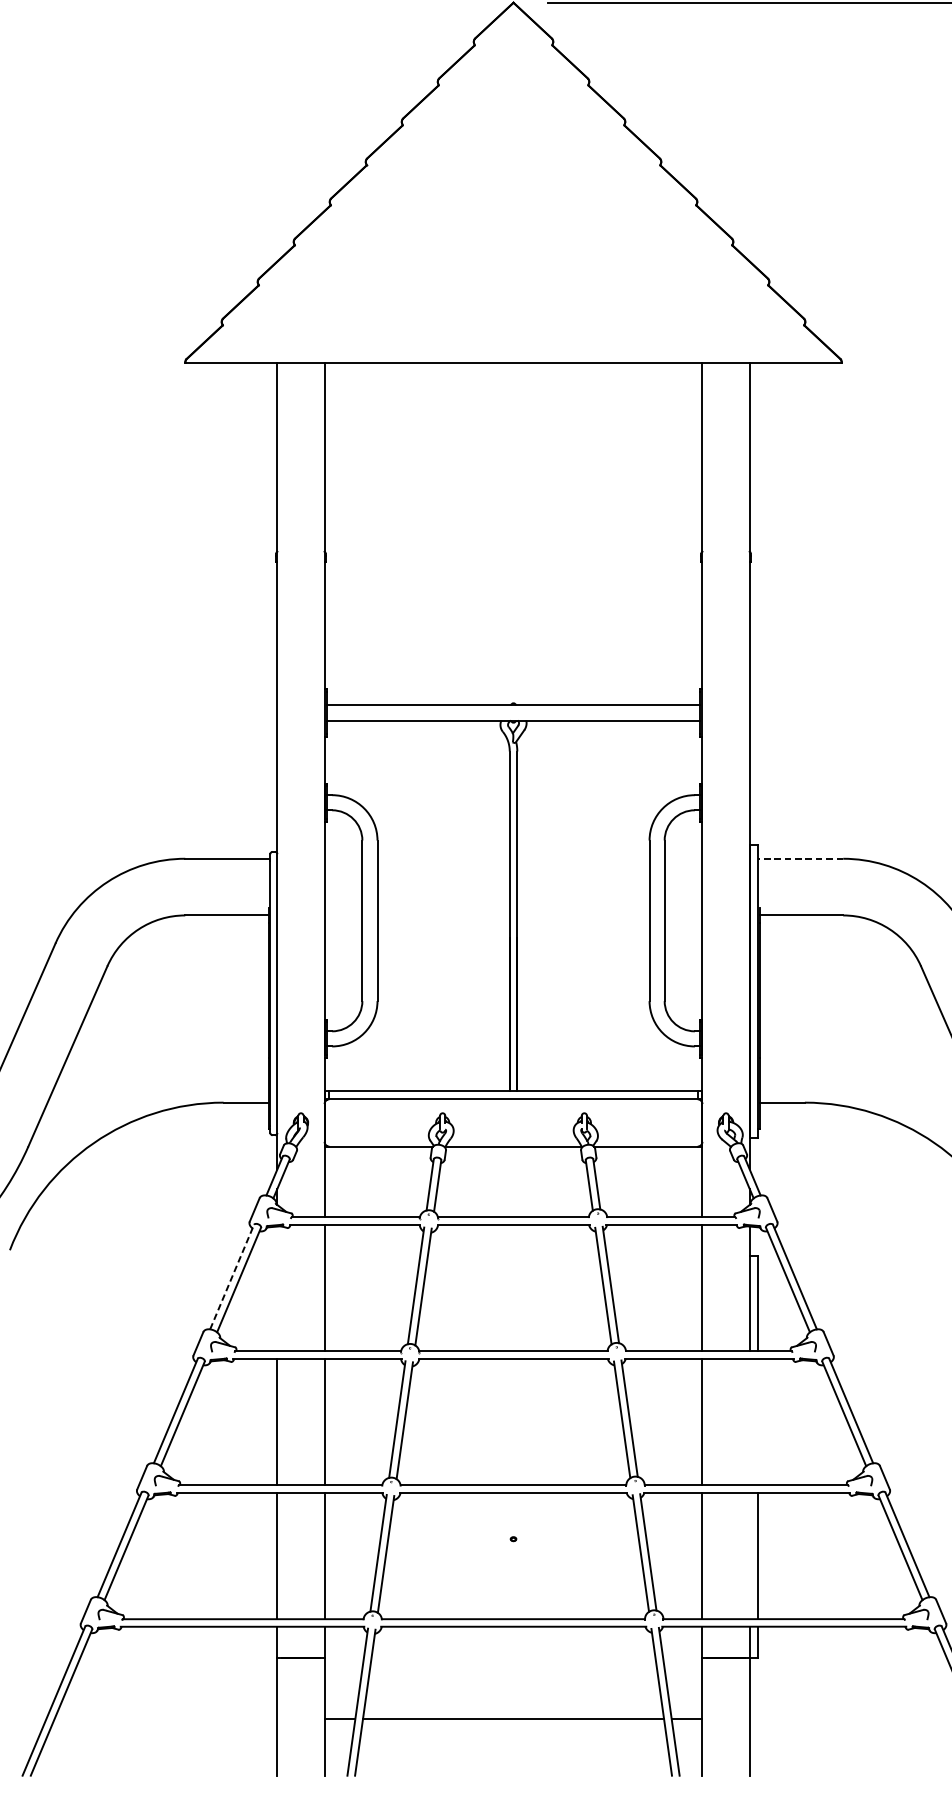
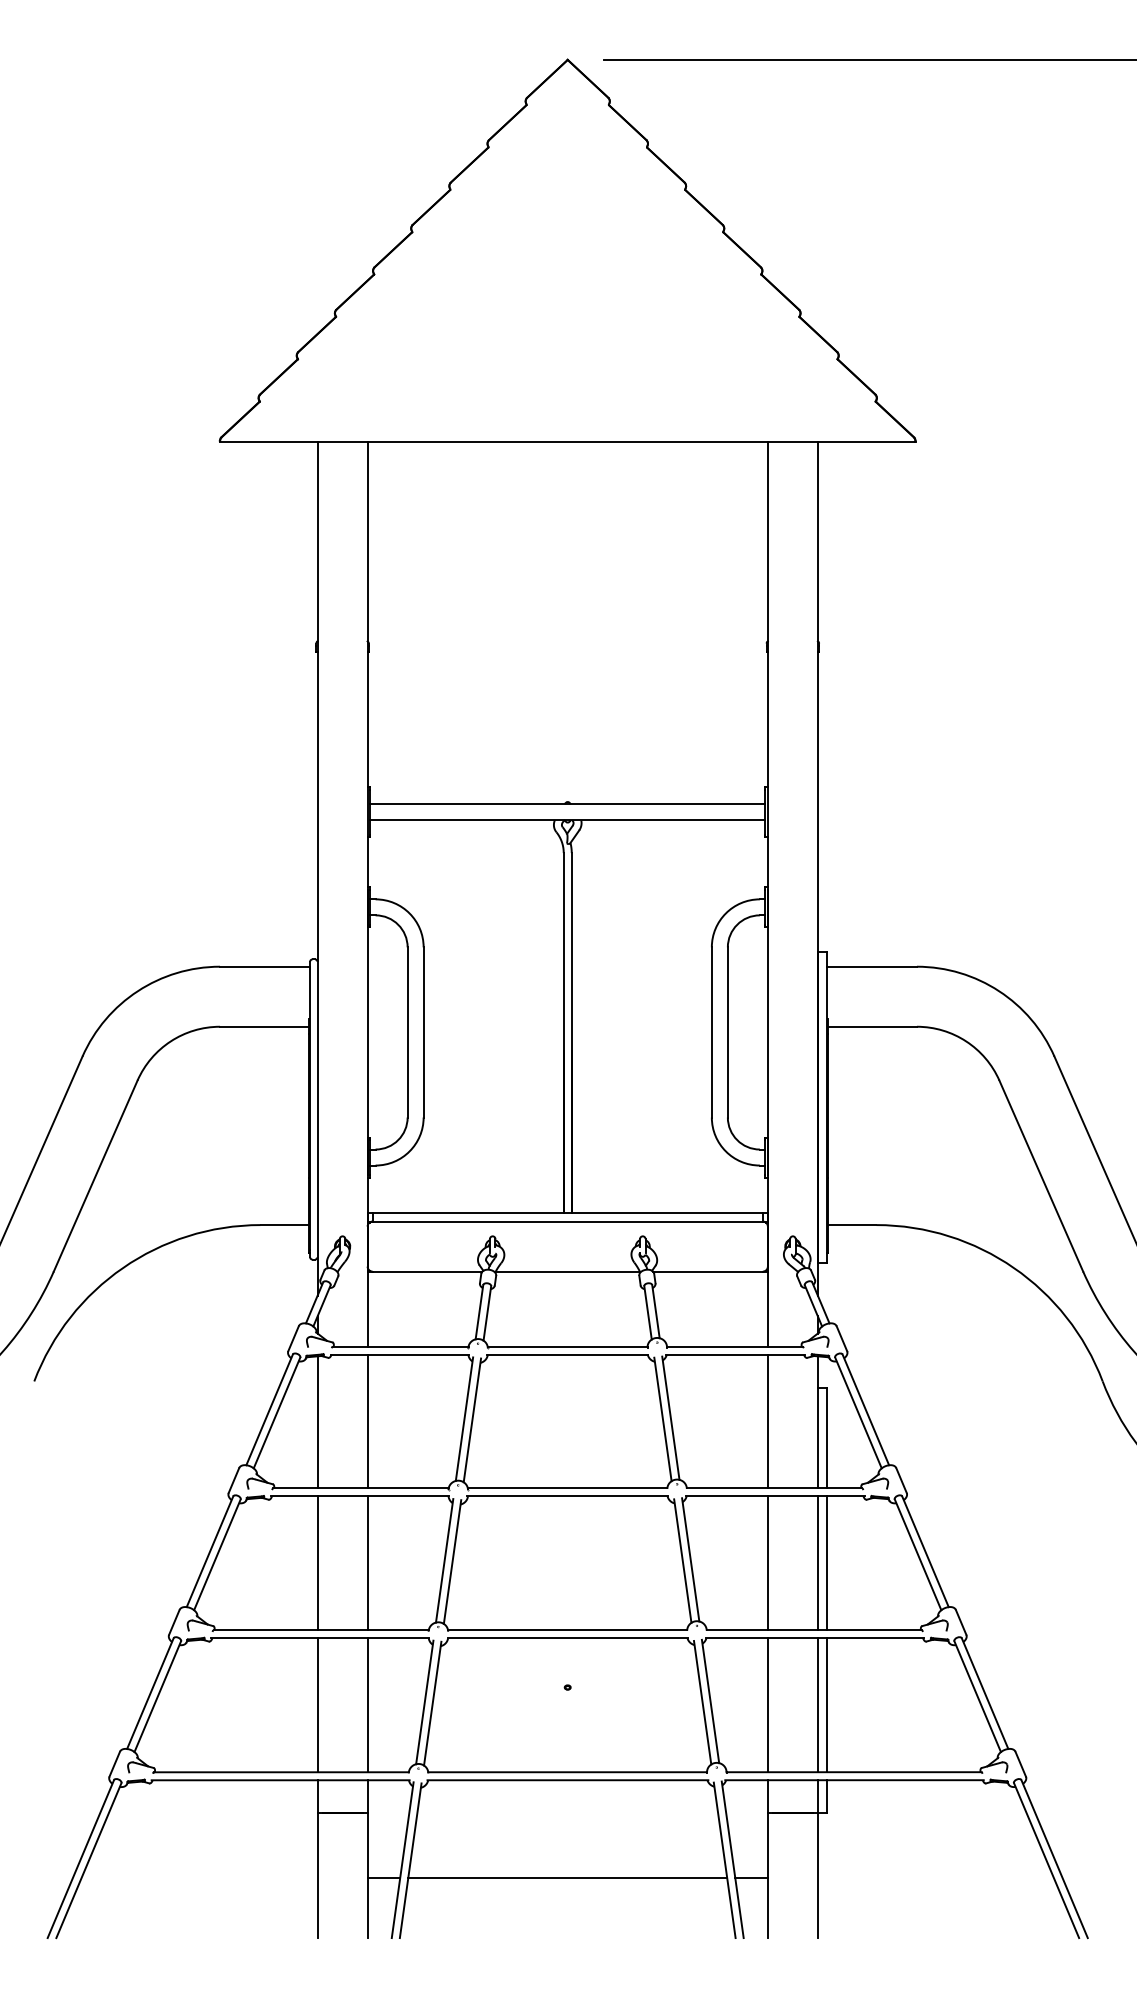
line: (800, 858) -> (871, 966), dashed -> solid
line: (231, 1276) -> (269, 1409), dashed -> solid
line: (277, 1289) -> (317, 1422), added
line: (749, 1422) -> (817, 1563), added
line: (757, 1422) -> (826, 1563), added
line: (749, 1556) -> (817, 1705), added

